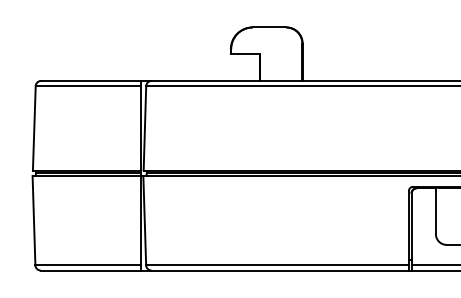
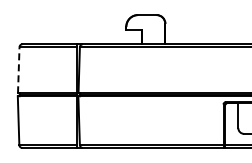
line: (33, 127) -> (18, 69), solid -> dashed

